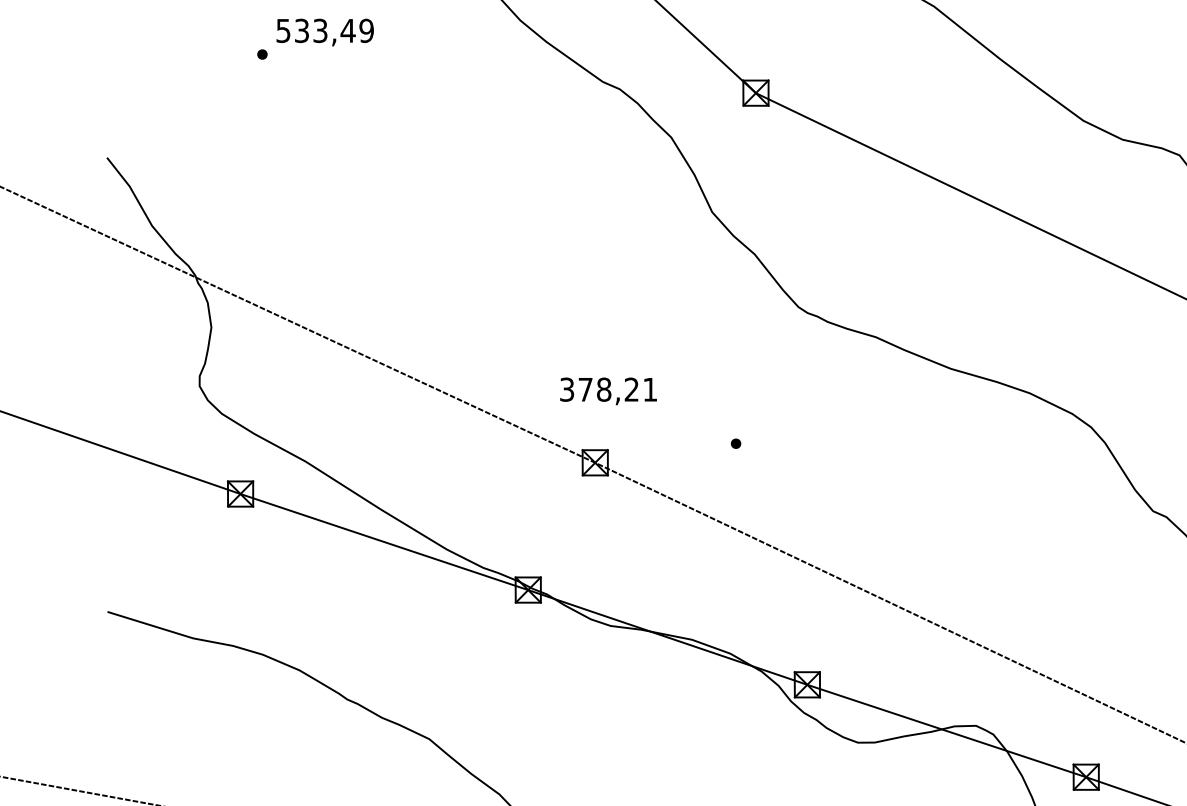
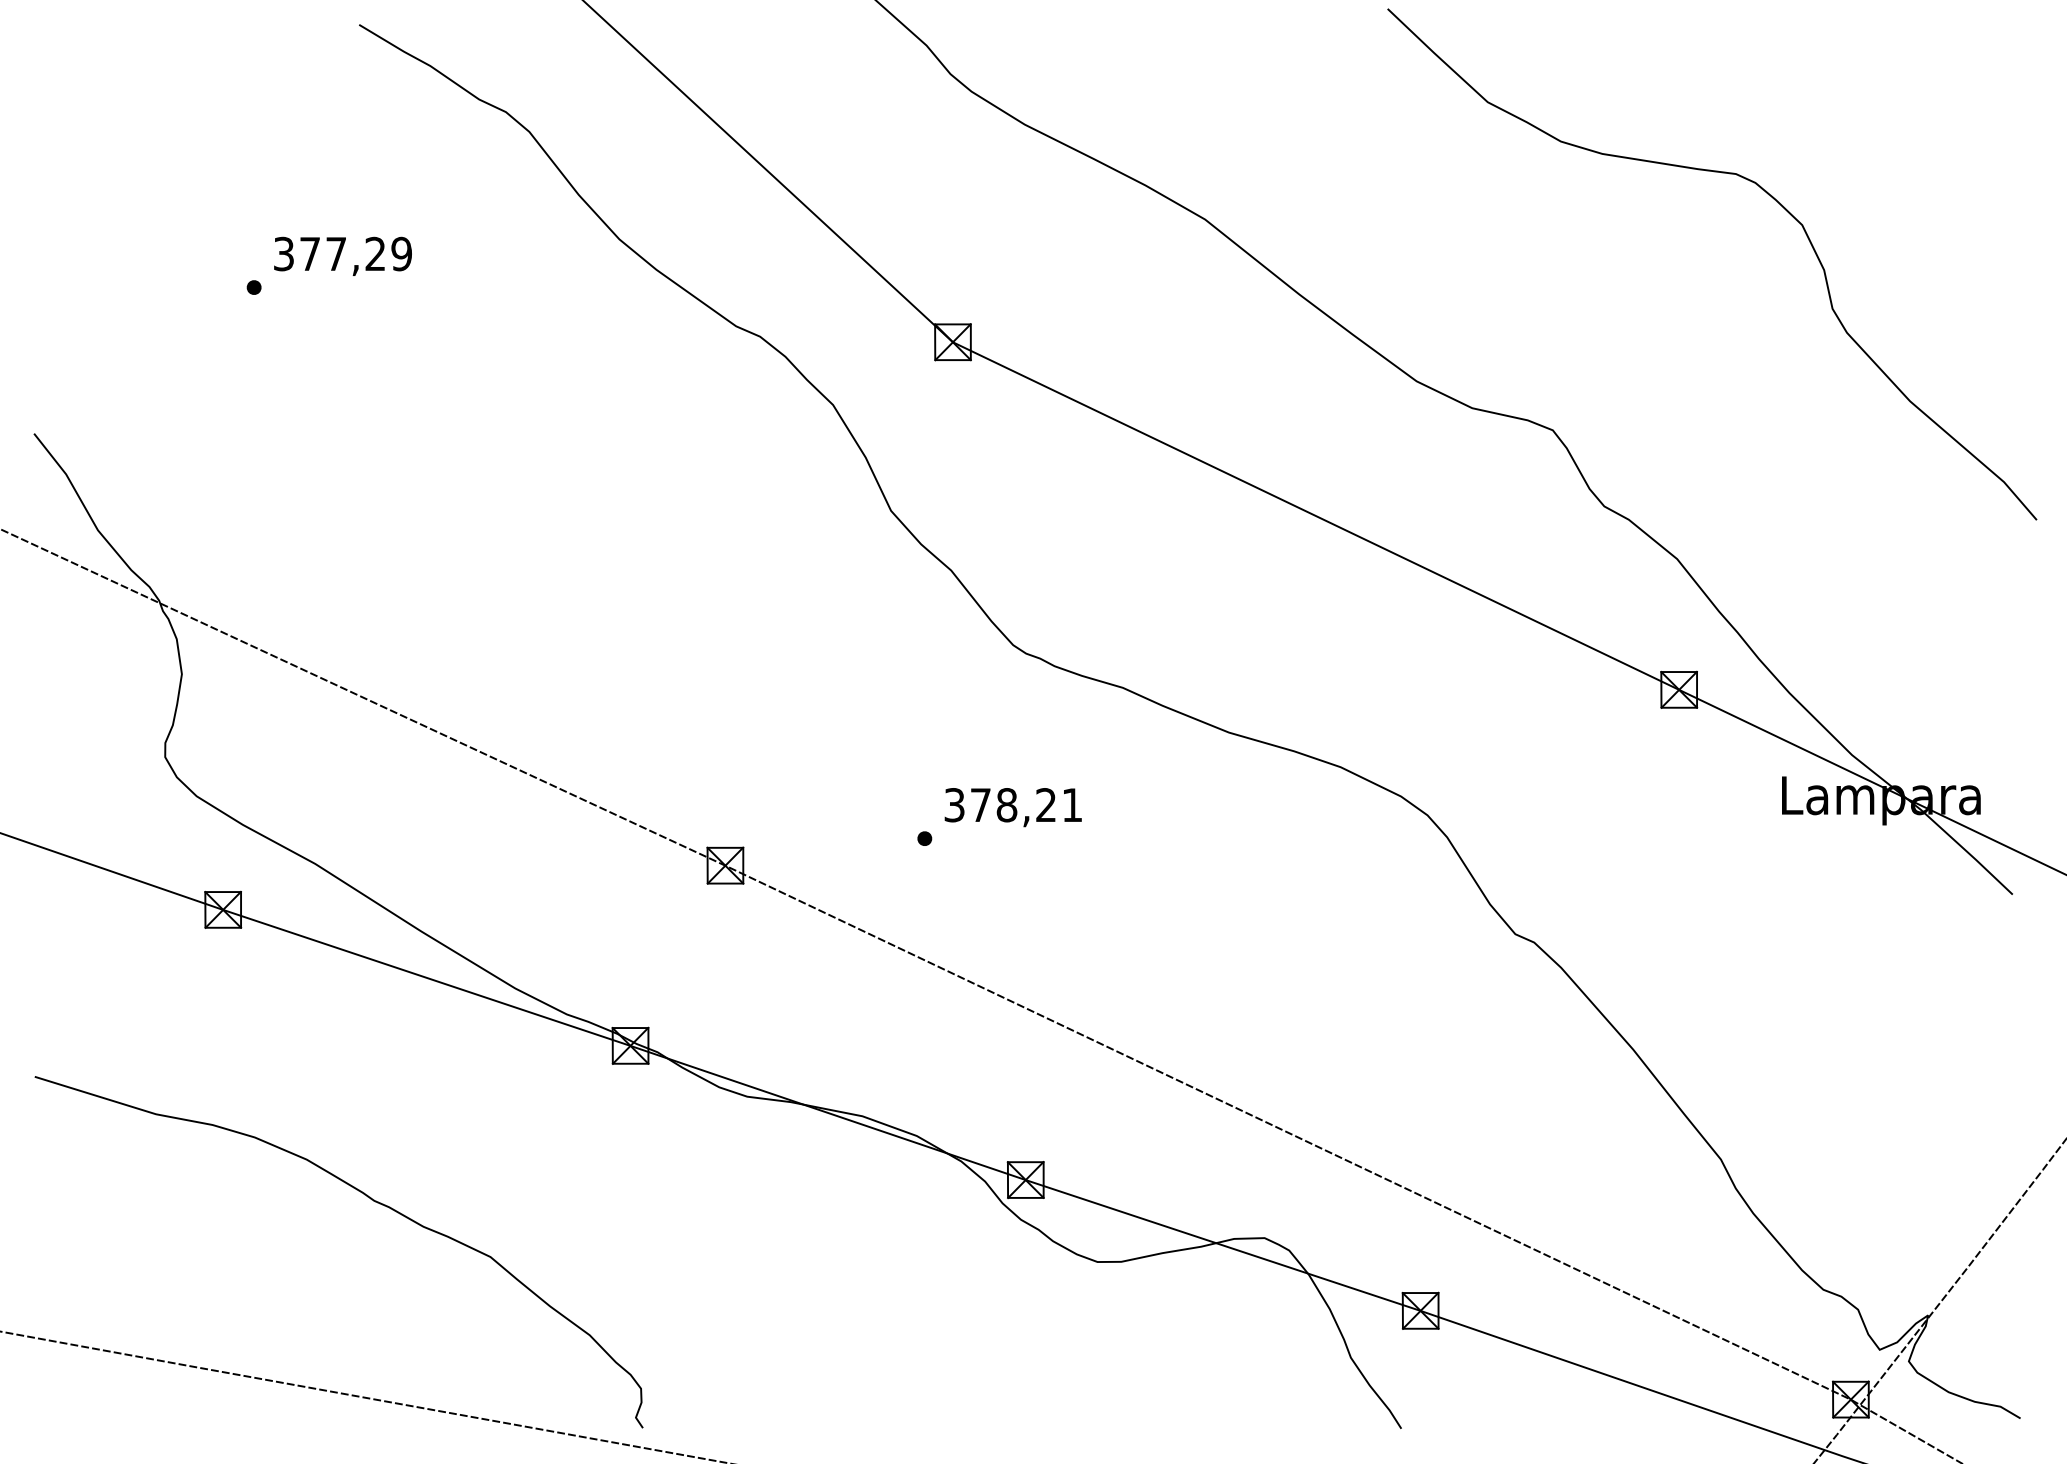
text: (316, 30) -> (330, 253), 533,49 -> 377,29
text: (608, 391) -> (1012, 807), moved

